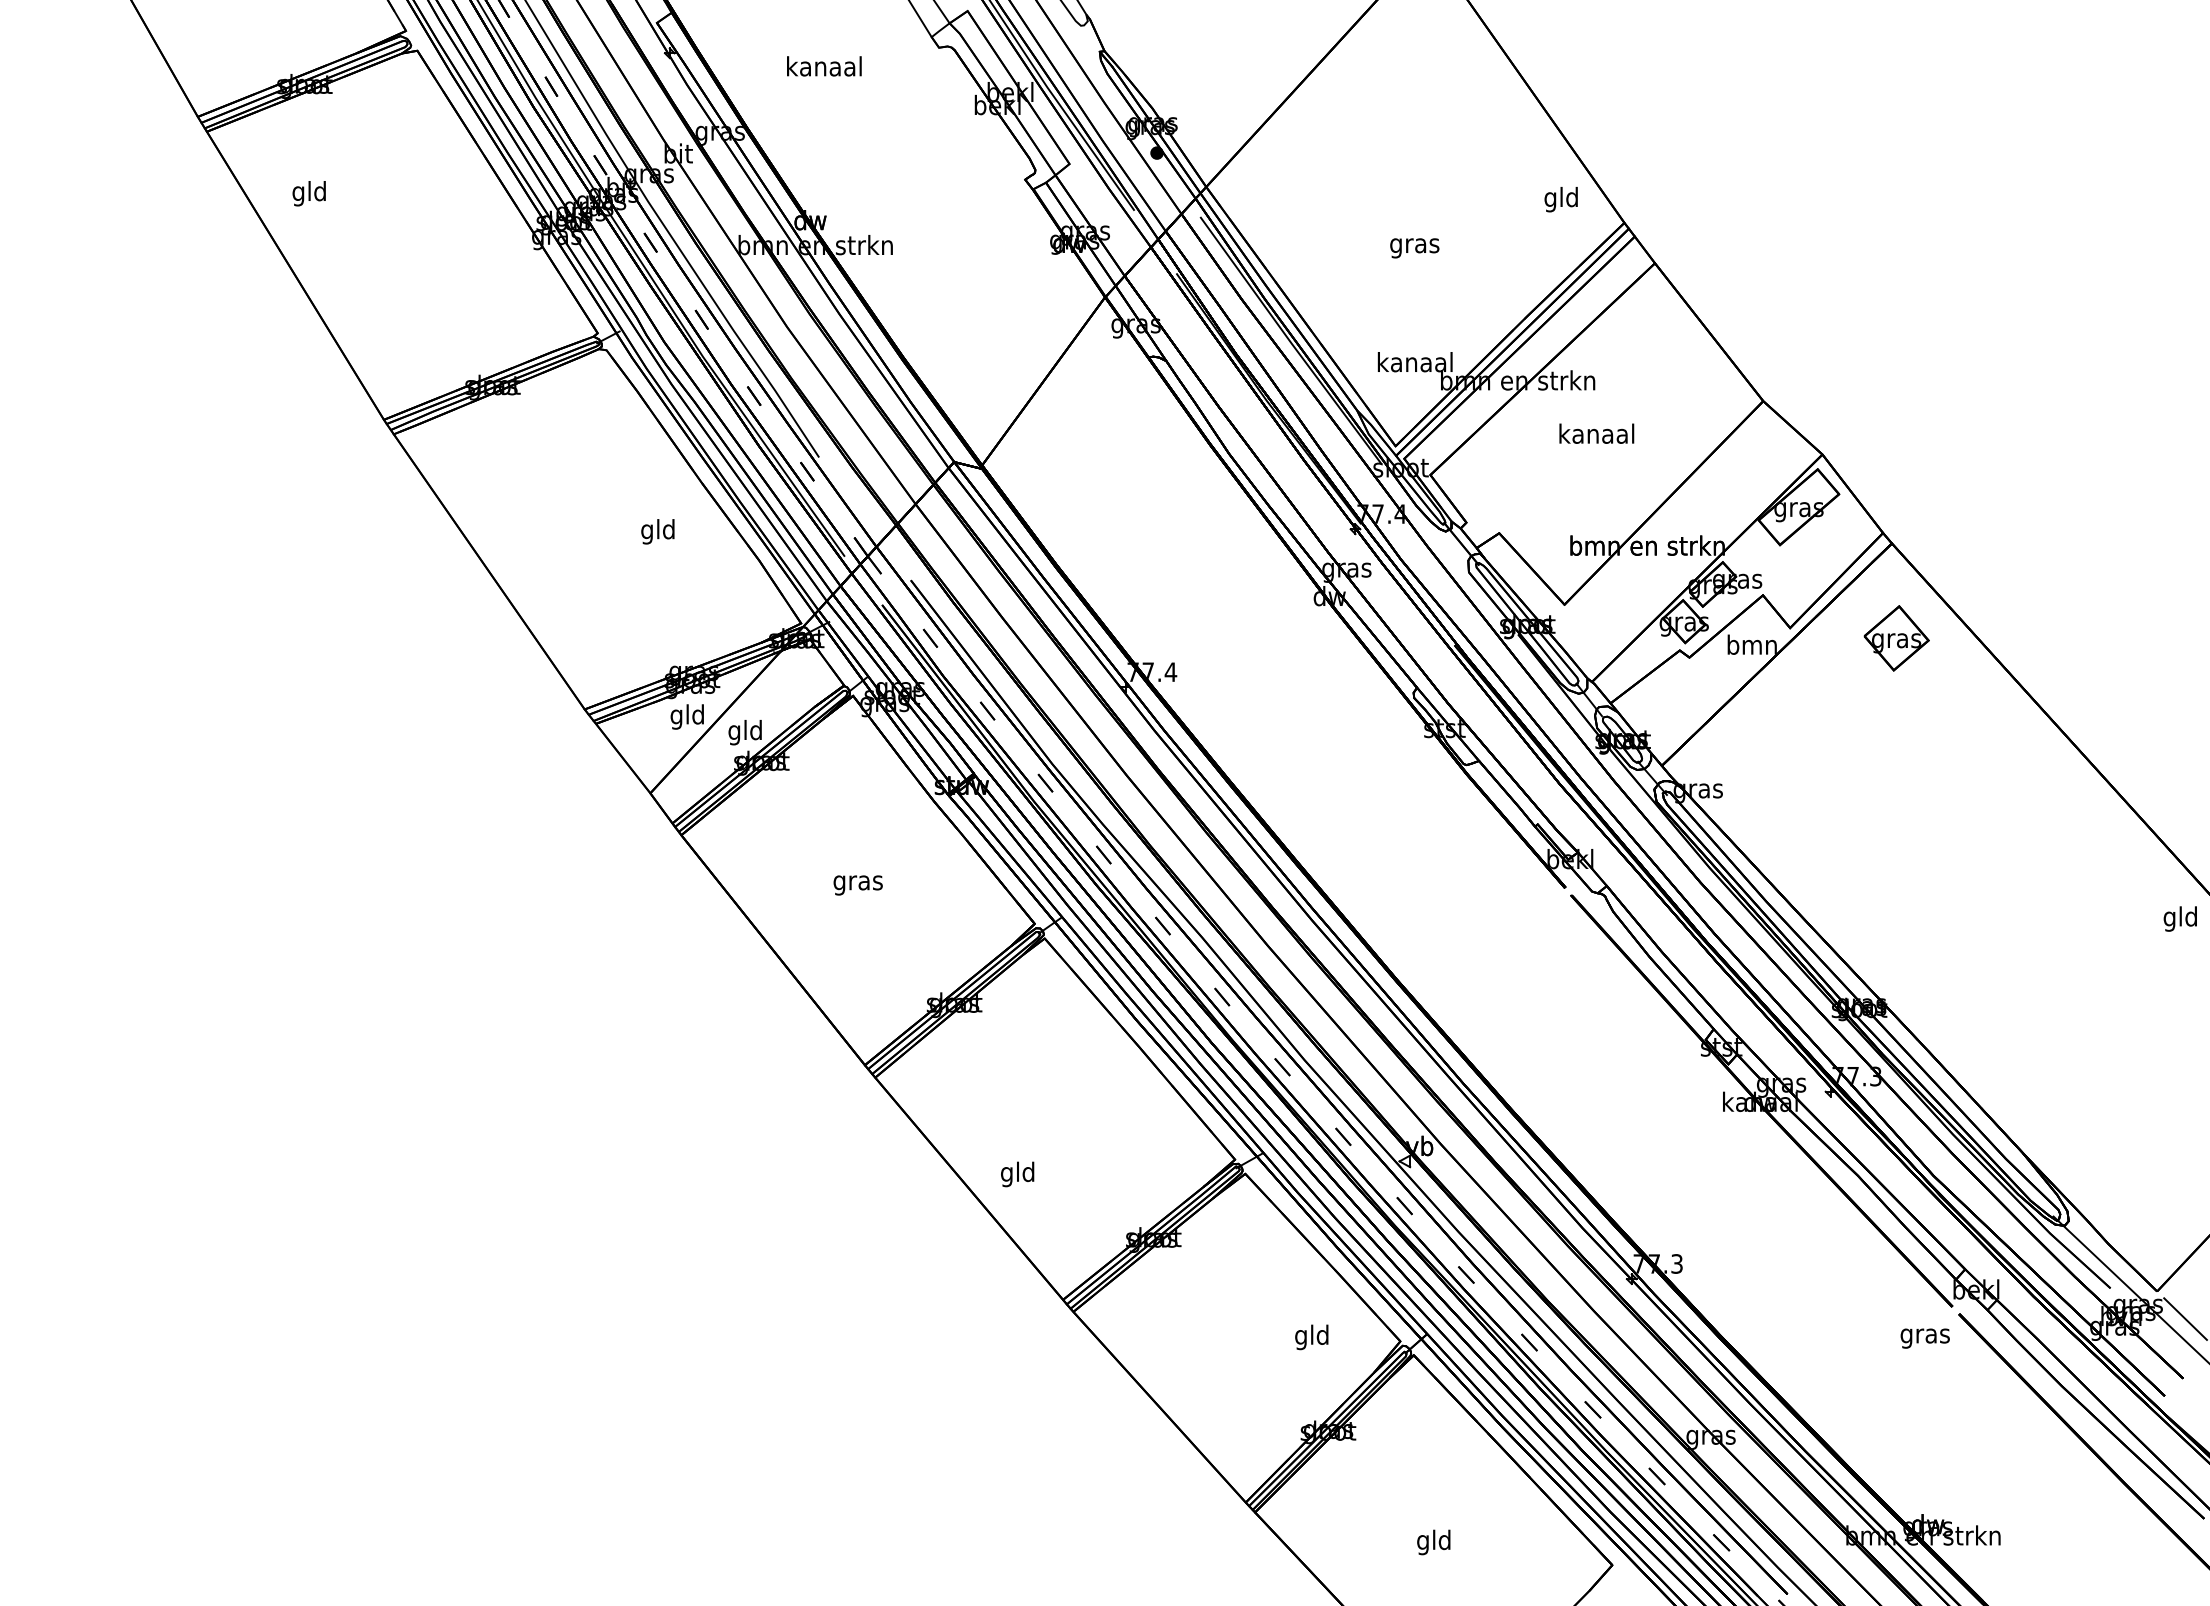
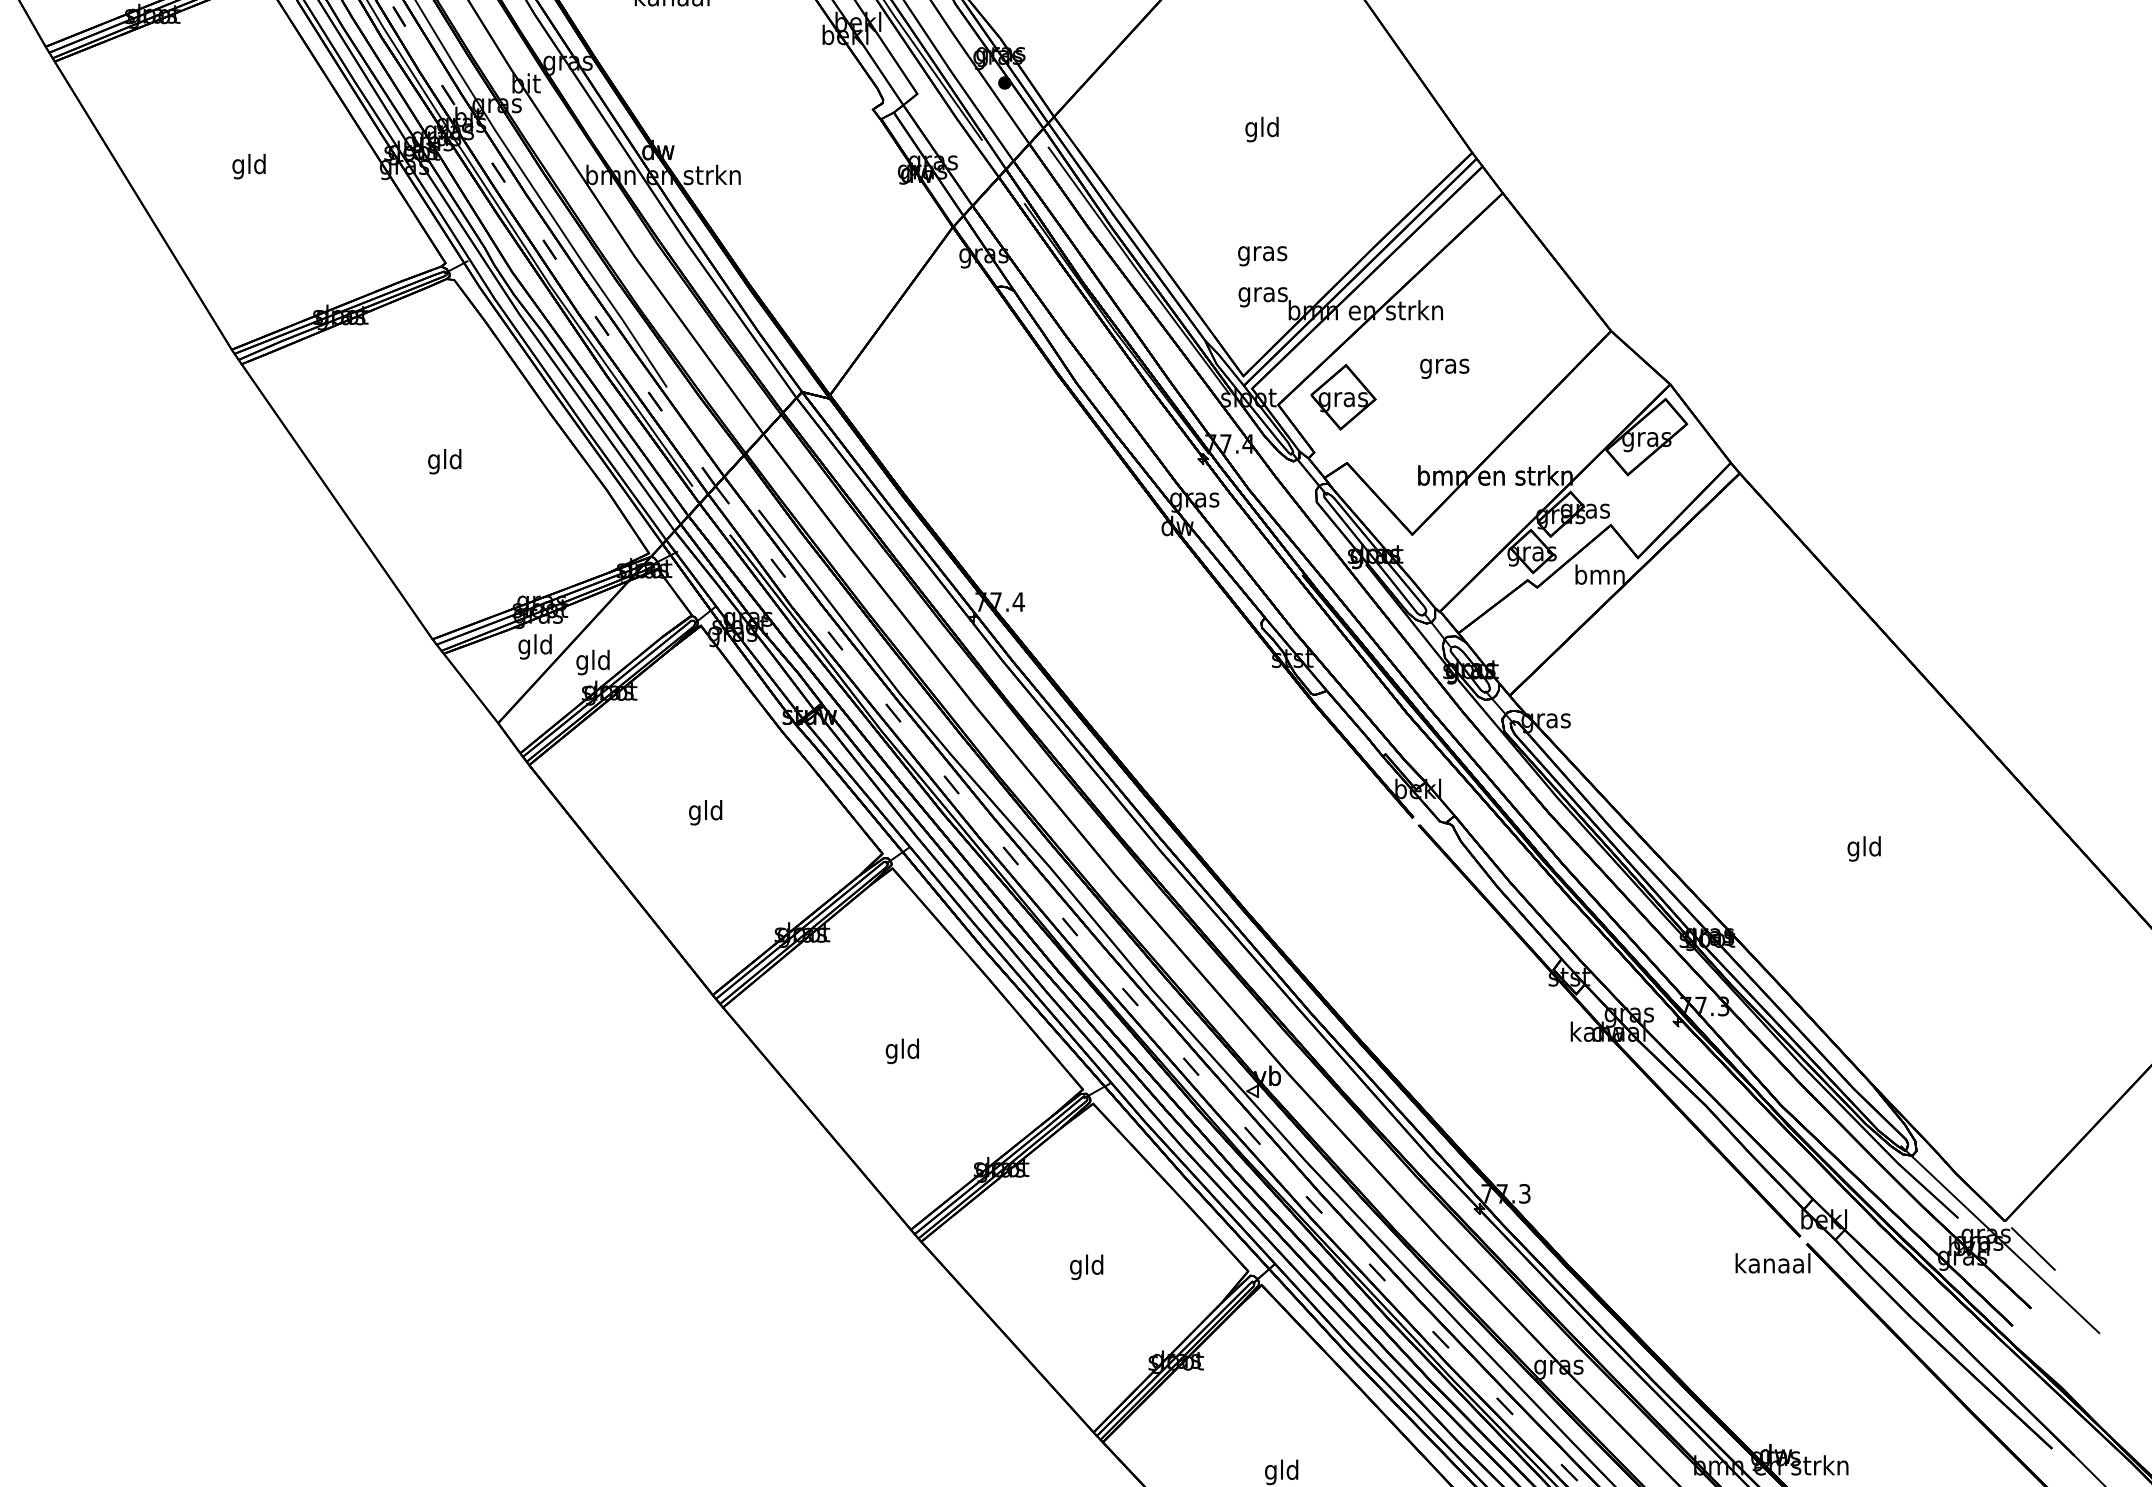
text: (308, 193) -> (248, 166), moved
text: (1560, 199) -> (1261, 129), moved
text: (1414, 248) -> (1262, 256), moved
text: (1414, 364) -> (1262, 294), kanaal -> gras
text: (1596, 436) -> (1444, 366), kanaal -> gras
text: (657, 531) -> (444, 461), moved
part: (1896, 638) -> (1343, 397), moved
text: (857, 882) -> (705, 812), gras -> gld
text: (2179, 918) -> (1863, 848), moved
text: (1017, 1174) -> (902, 1051), moved
text: (1924, 1335) -> (1772, 1265), gras -> kanaal
text: (1311, 1337) -> (1086, 1267), moved

